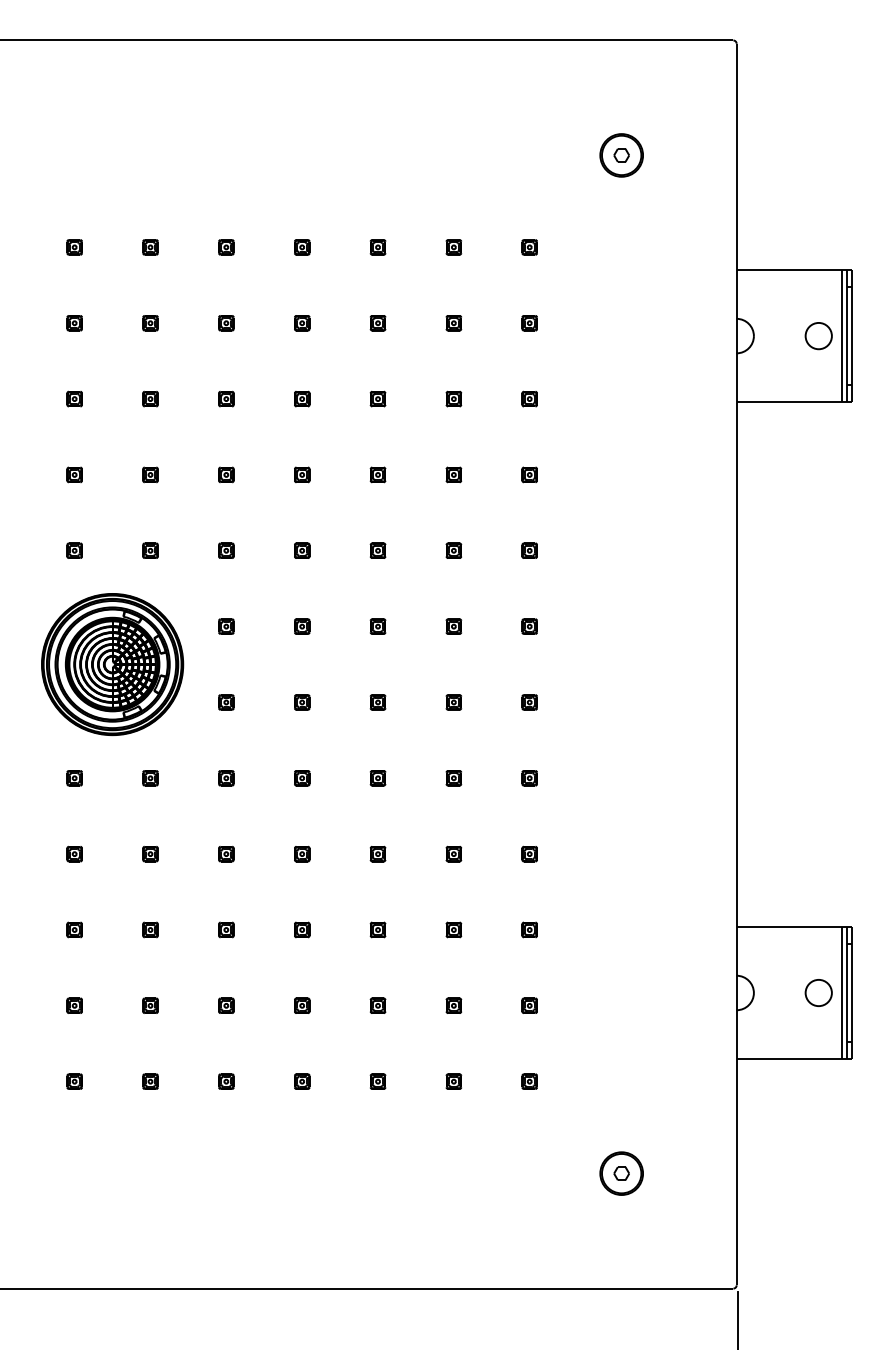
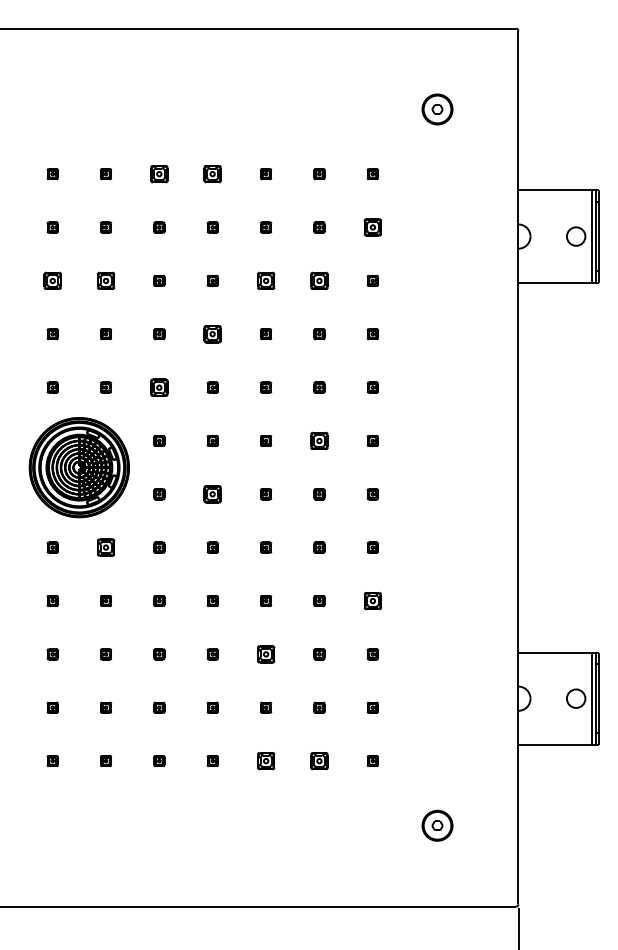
part: (226, 247) -> (159, 174), size x1.6
part: (302, 247) -> (212, 174), size x1.6
part: (529, 323) -> (372, 227), size x1.6
part: (74, 398) -> (52, 280), size x1.6
part: (150, 398) -> (106, 280), size x1.6
part: (377, 398) -> (265, 280), size x1.6
part: (453, 398) -> (319, 280), size x1.6
part: (302, 474) -> (212, 333), size x1.6
part: (226, 550) -> (159, 387), size x1.6
part: (453, 626) -> (319, 440), size x1.6
part: (302, 702) -> (212, 494), size x1.6
part: (150, 778) -> (106, 547), size x1.6
part: (529, 853) -> (372, 600), size x1.6
part: (377, 929) -> (265, 654), size x1.6
part: (377, 1081) -> (265, 760), size x1.6
part: (453, 1081) -> (319, 760), size x1.6

